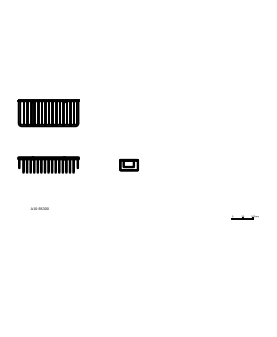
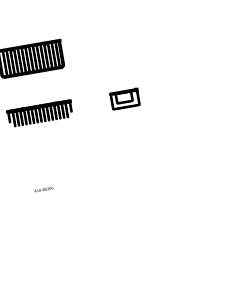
part: (128, 164) -> (124, 98), size x1.43
text: (39, 208) -> (43, 189), moved

